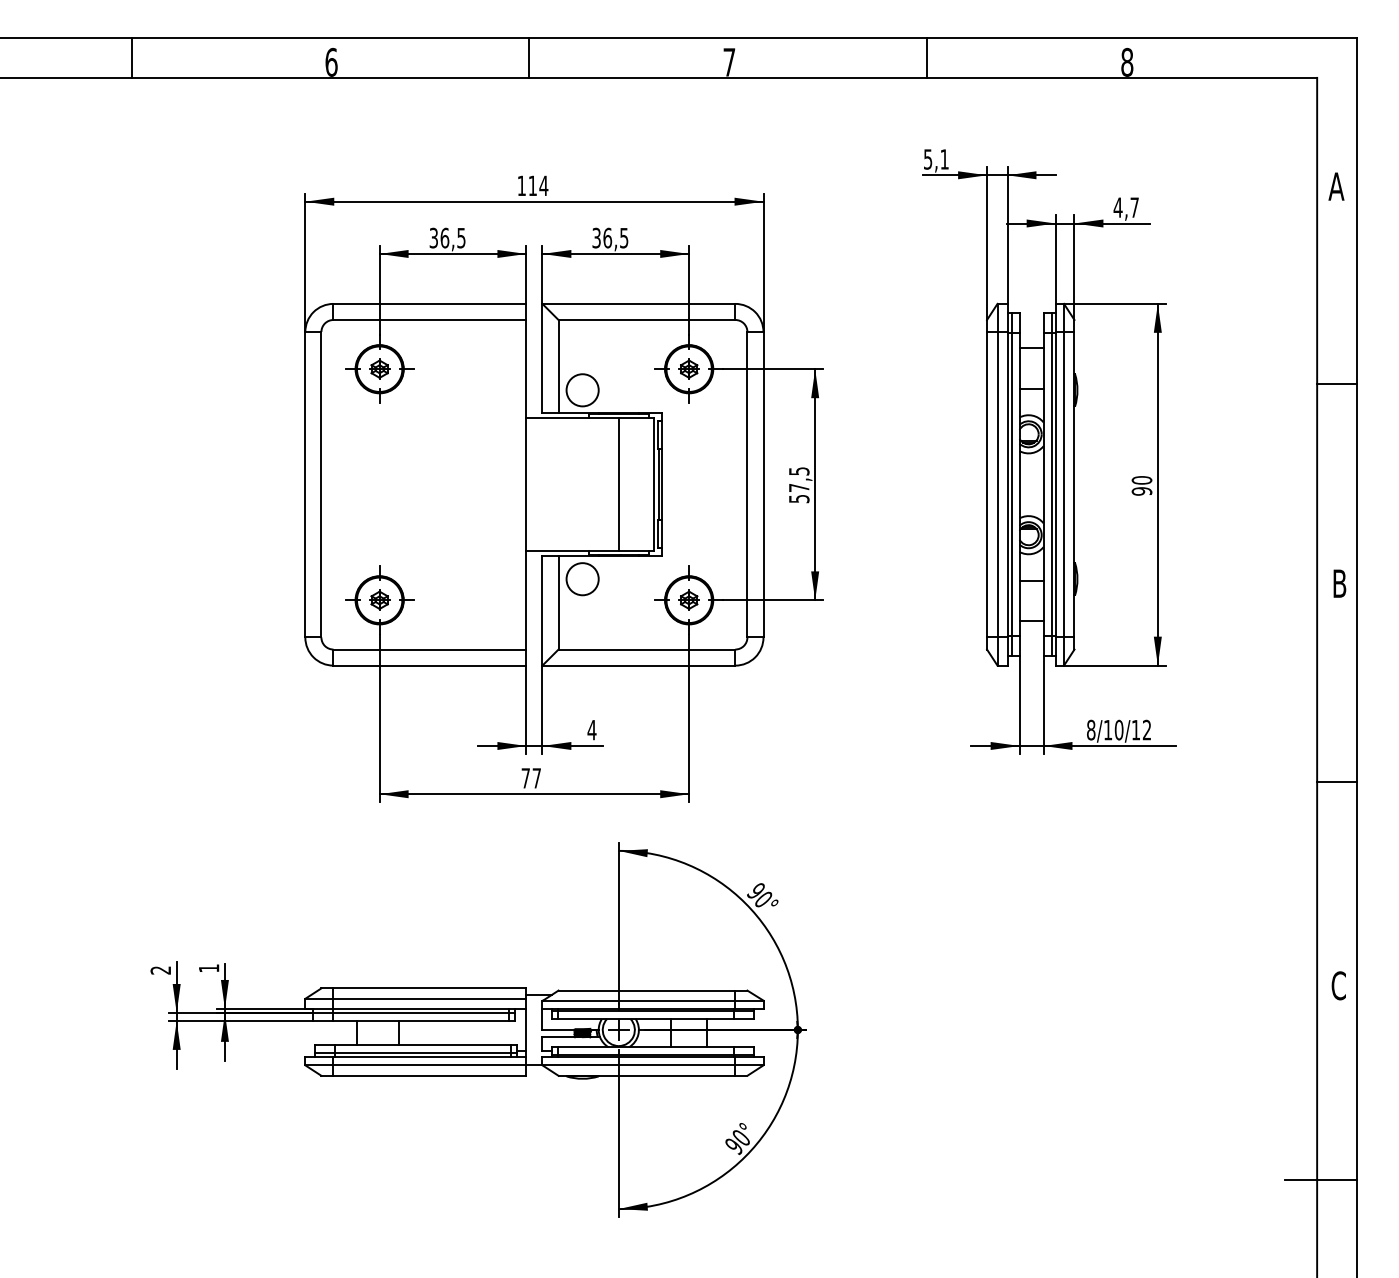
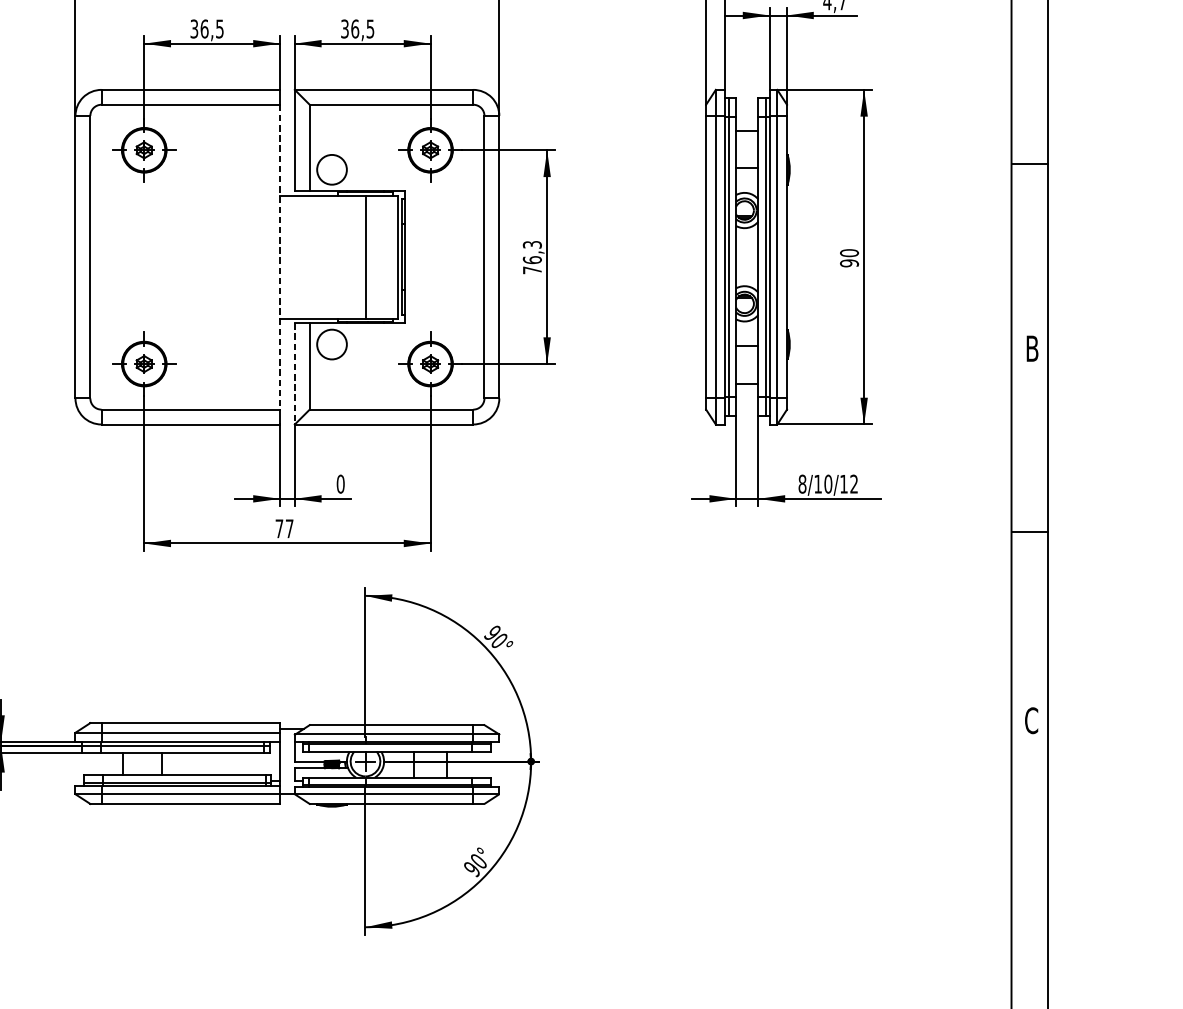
line: (526, 484) -> (280, 256), solid -> dashed
text: (798, 485) -> (531, 257), 57,5 -> 76,3
line: (542, 610) -> (294, 373), solid -> dashed
text: (591, 729) -> (340, 483), 4 -> 0
line: (1321, 1180) -> (1015, 900), removed

